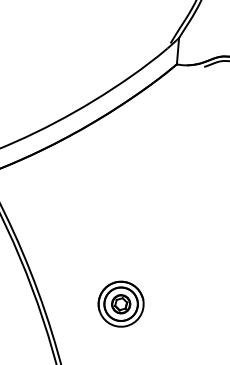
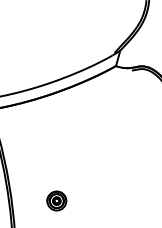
part: (120, 303) -> (56, 200), size x0.7

